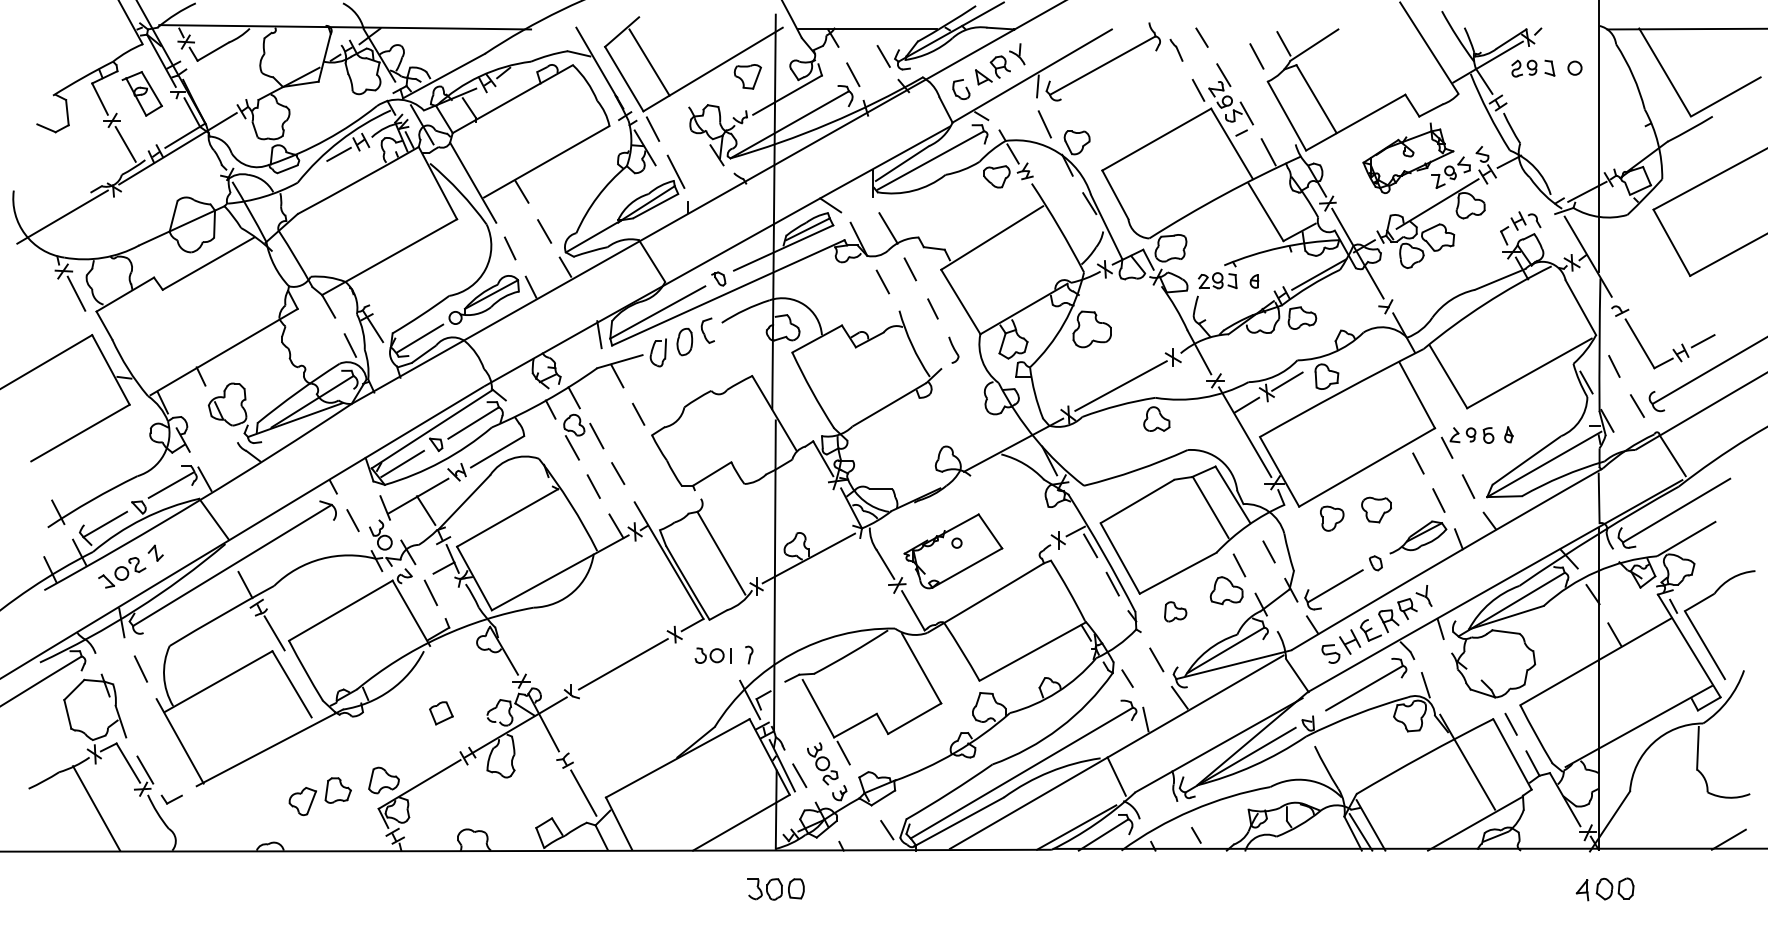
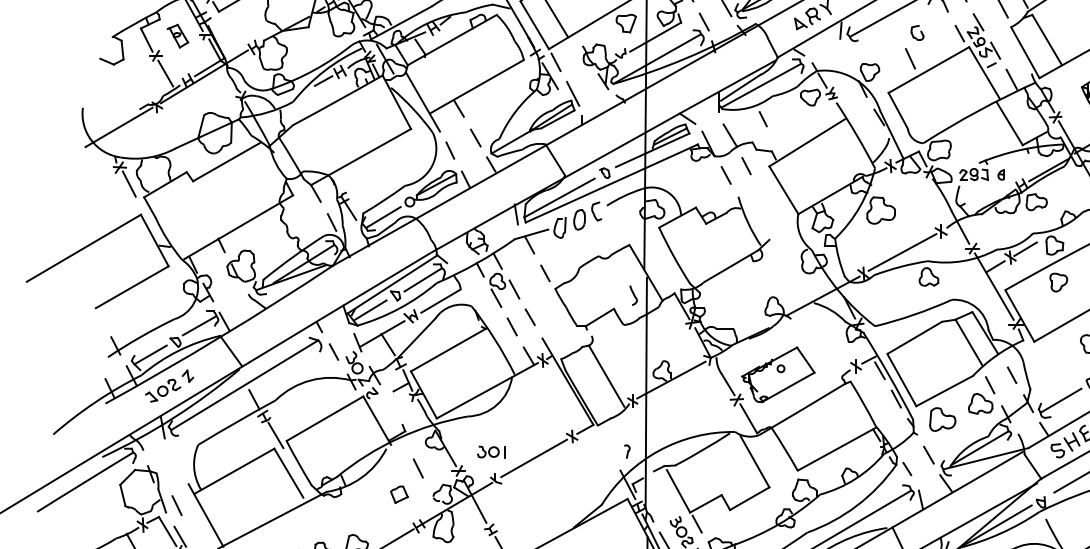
part: (961, 89) -> (917, 32), moved
part: (141, 93) -> (177, 35), size x0.7
line: (1044, 124) -> (910, 58), moved
line: (932, 308) -> (762, 118), moved
part: (953, 349) -> (633, 294), moved
part: (1332, 518) -> (1058, 282), moved
line: (430, 592) -> (417, 468), moved
part: (1175, 611) -> (942, 419), size x1.6
part: (712, 655) -> (490, 451), moved
line: (140, 668) -> (176, 505), moved

